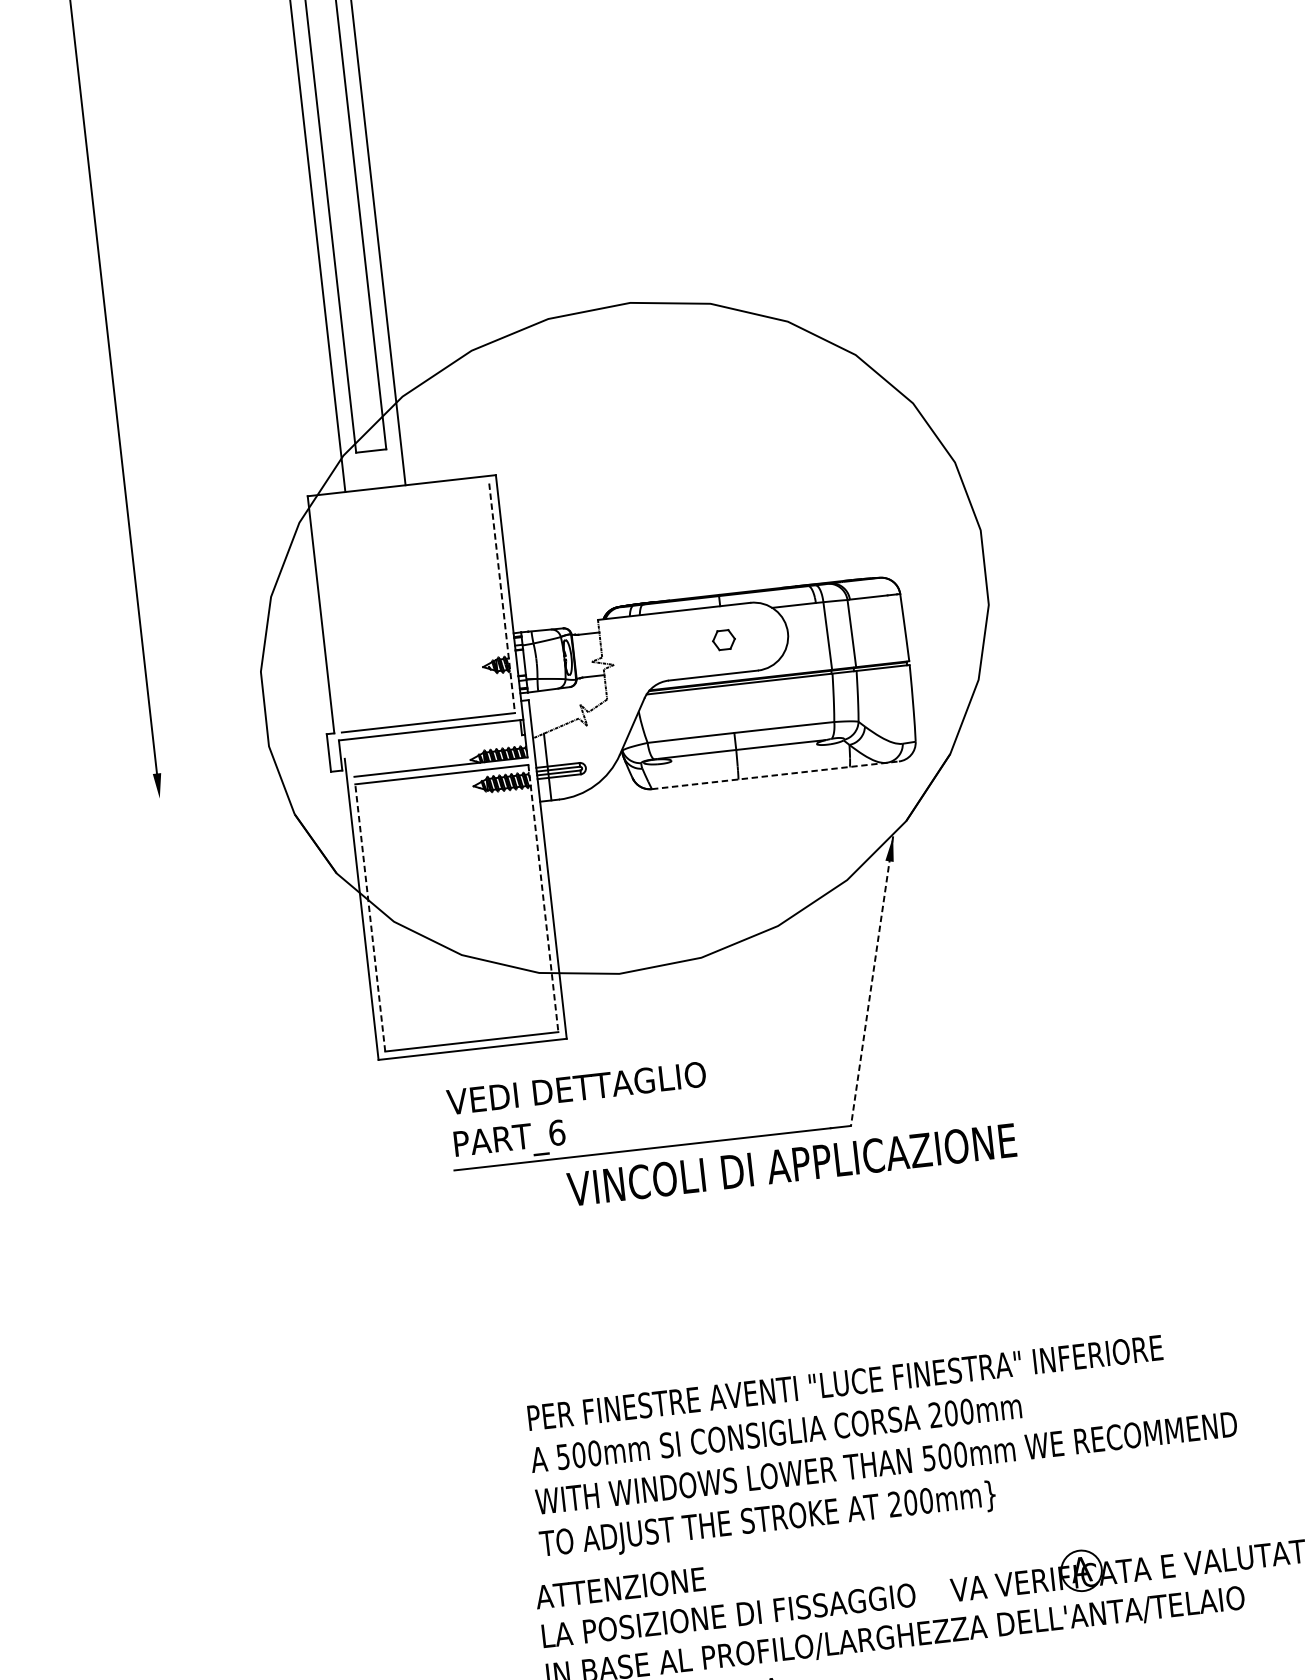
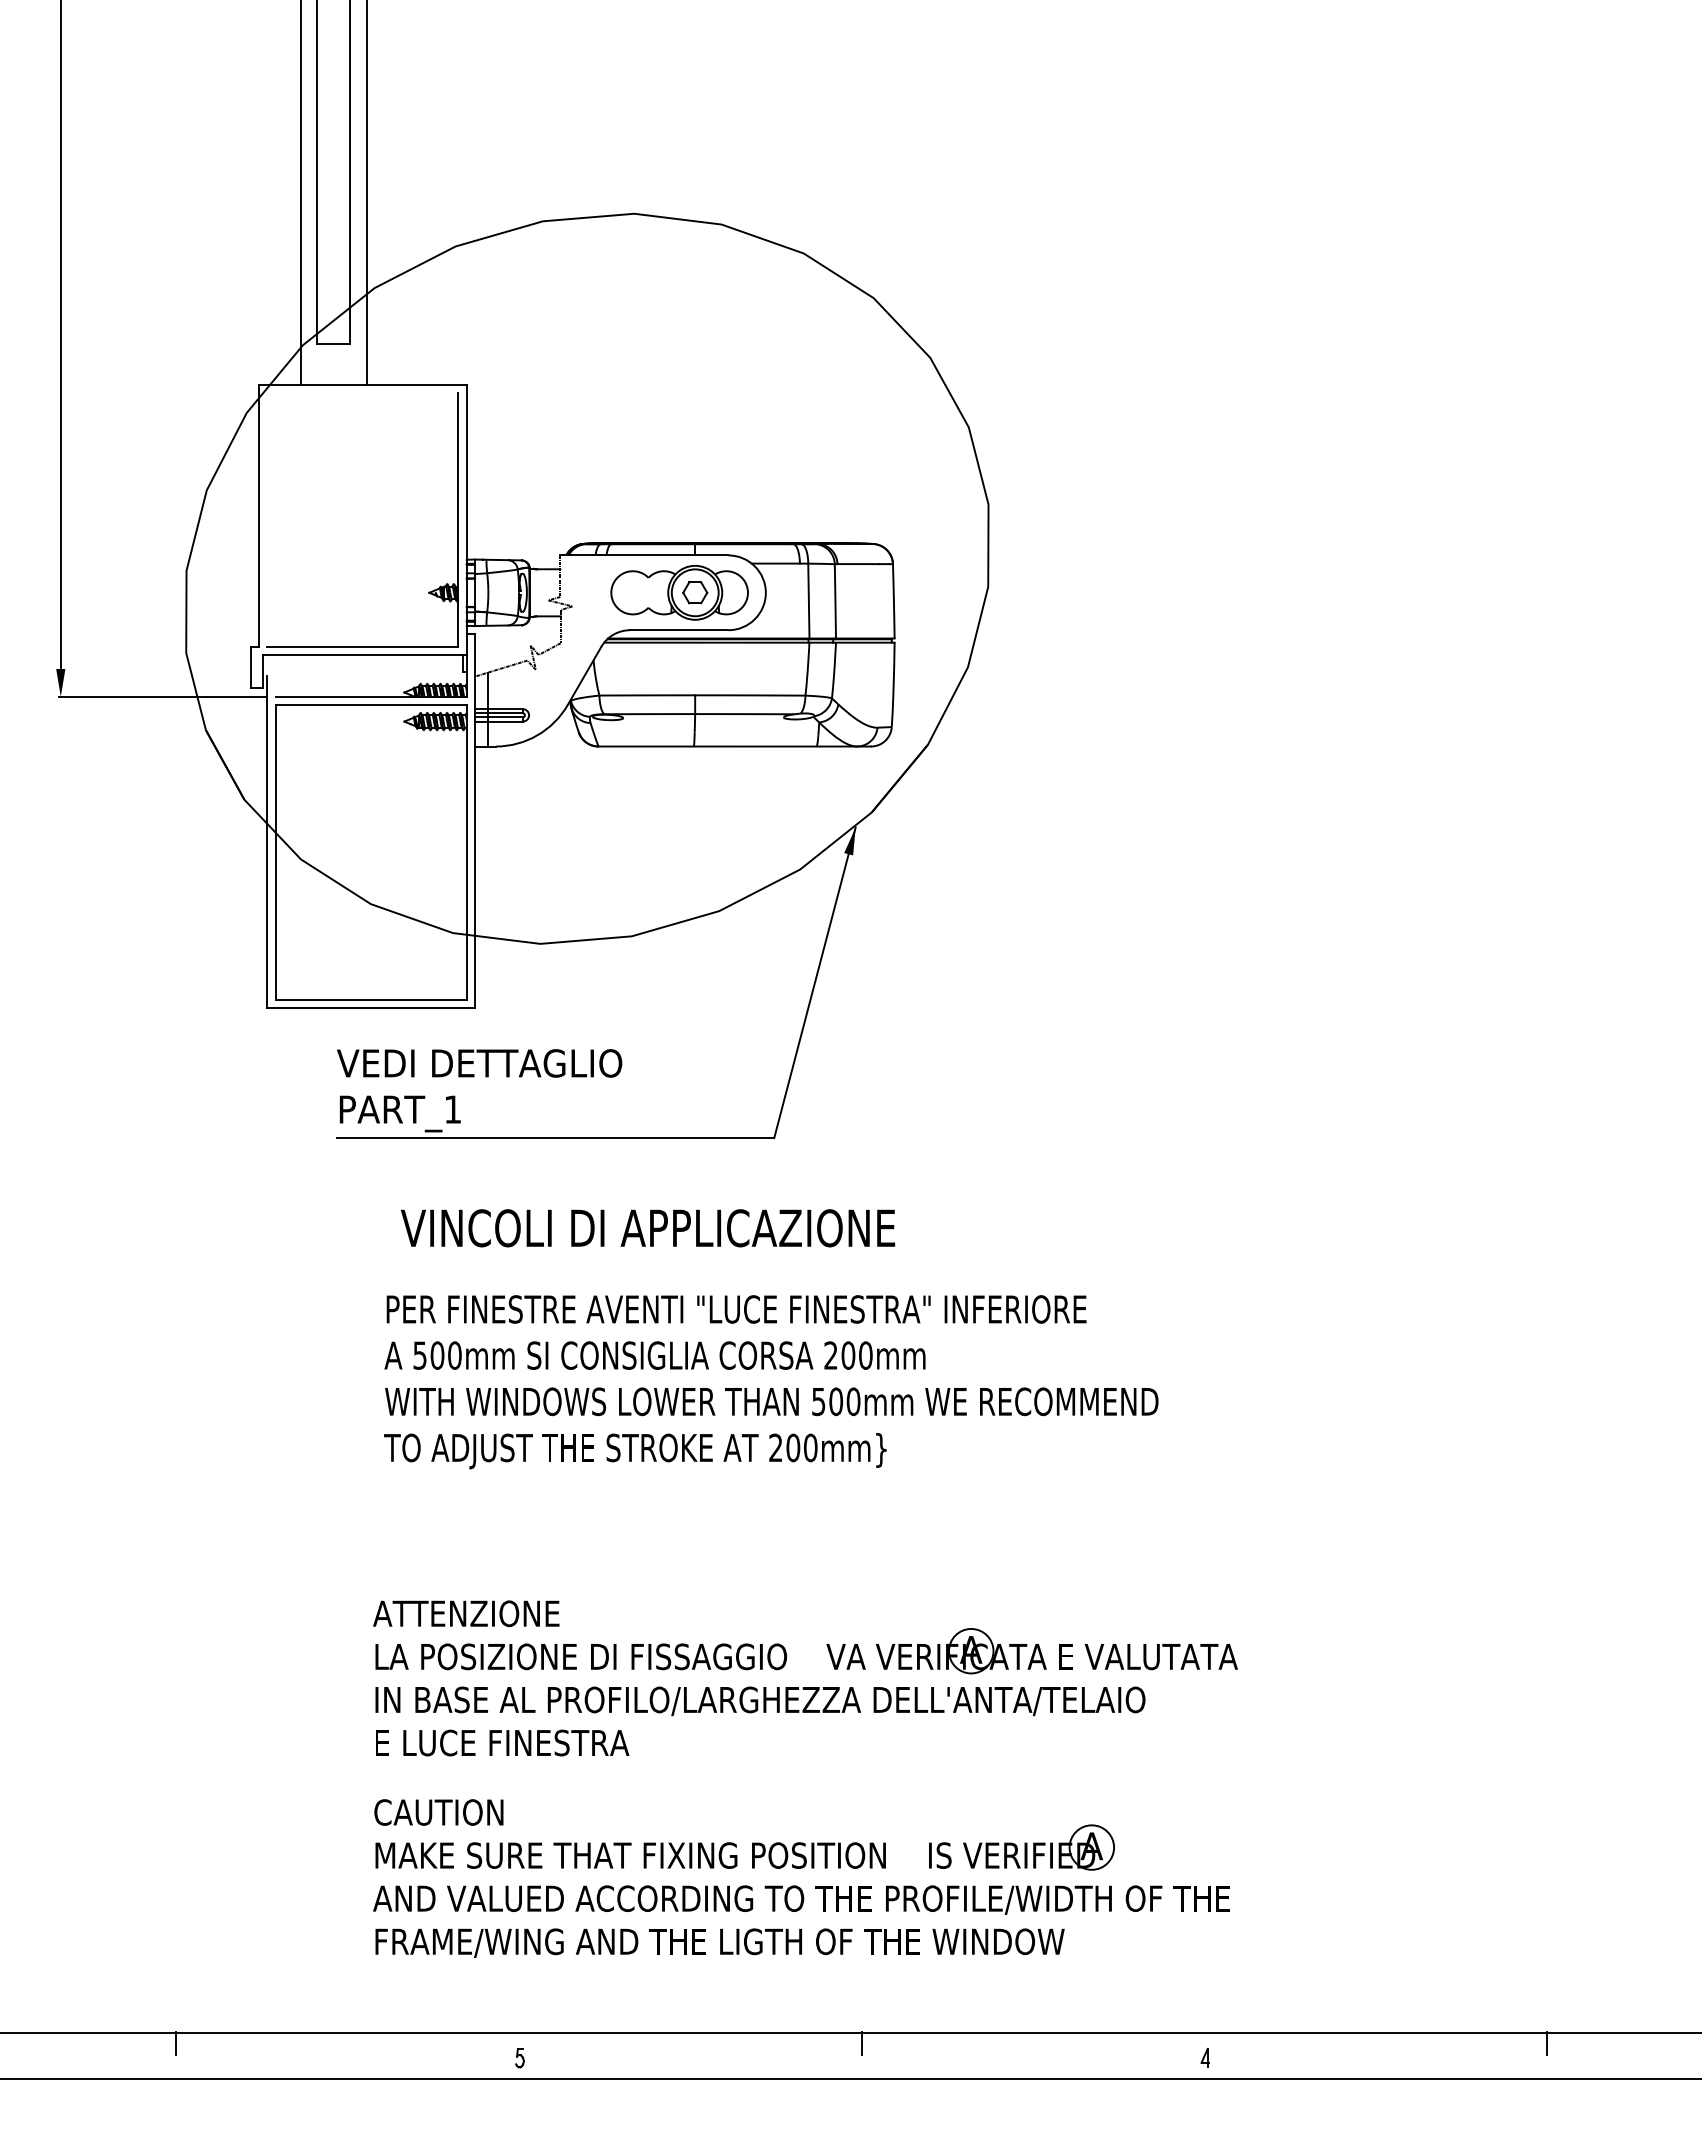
line: (502, 598) -> (458, 520), dashed -> solid
part: (709, 641) -> (679, 592), added
line: (776, 775) -> (735, 746), dashed -> solid
line: (251, 788) -> (162, 696), added
line: (543, 898) -> (466, 852), dashed -> solid
line: (370, 917) -> (275, 851), dashed -> solid
line: (871, 980) -> (814, 982), dashed -> solid
text: (556, 1132) -> (452, 1109), PART_6 -> PART_1
text: (792, 1165) -> (648, 1228), moved
text: (884, 1445) -> (771, 1382), moved

